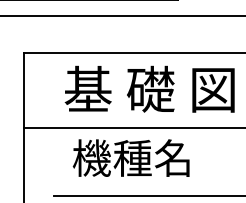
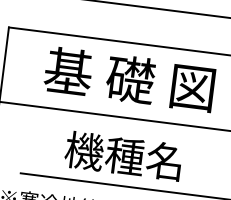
text: (130, 157) -> (122, 155), moved

